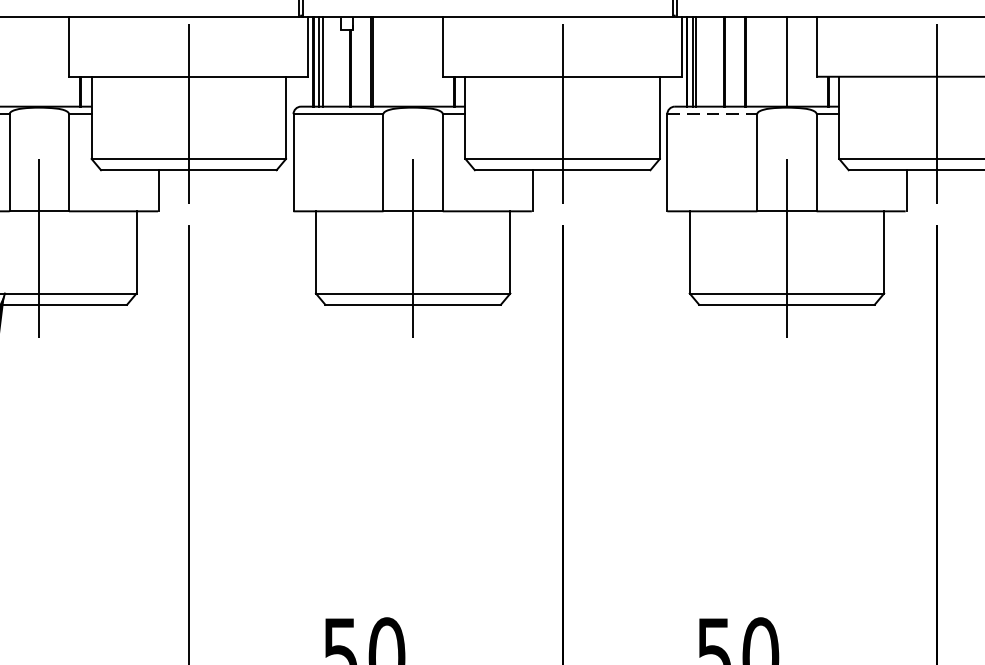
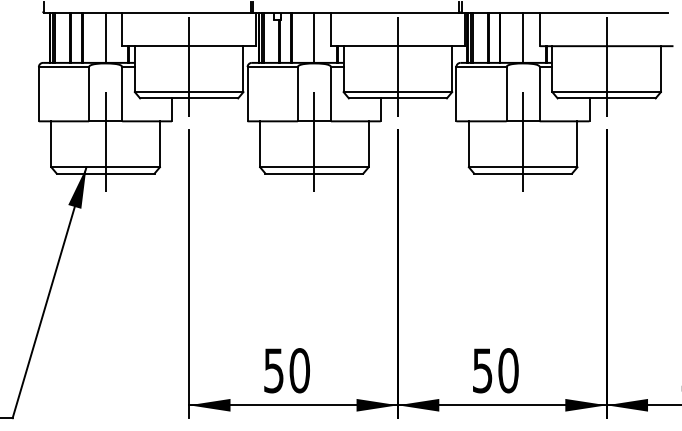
line: (39, 61) -> (105, 37), added
line: (413, 61) -> (314, 37), added
line: (712, 114) -> (481, 67), dashed -> solid

